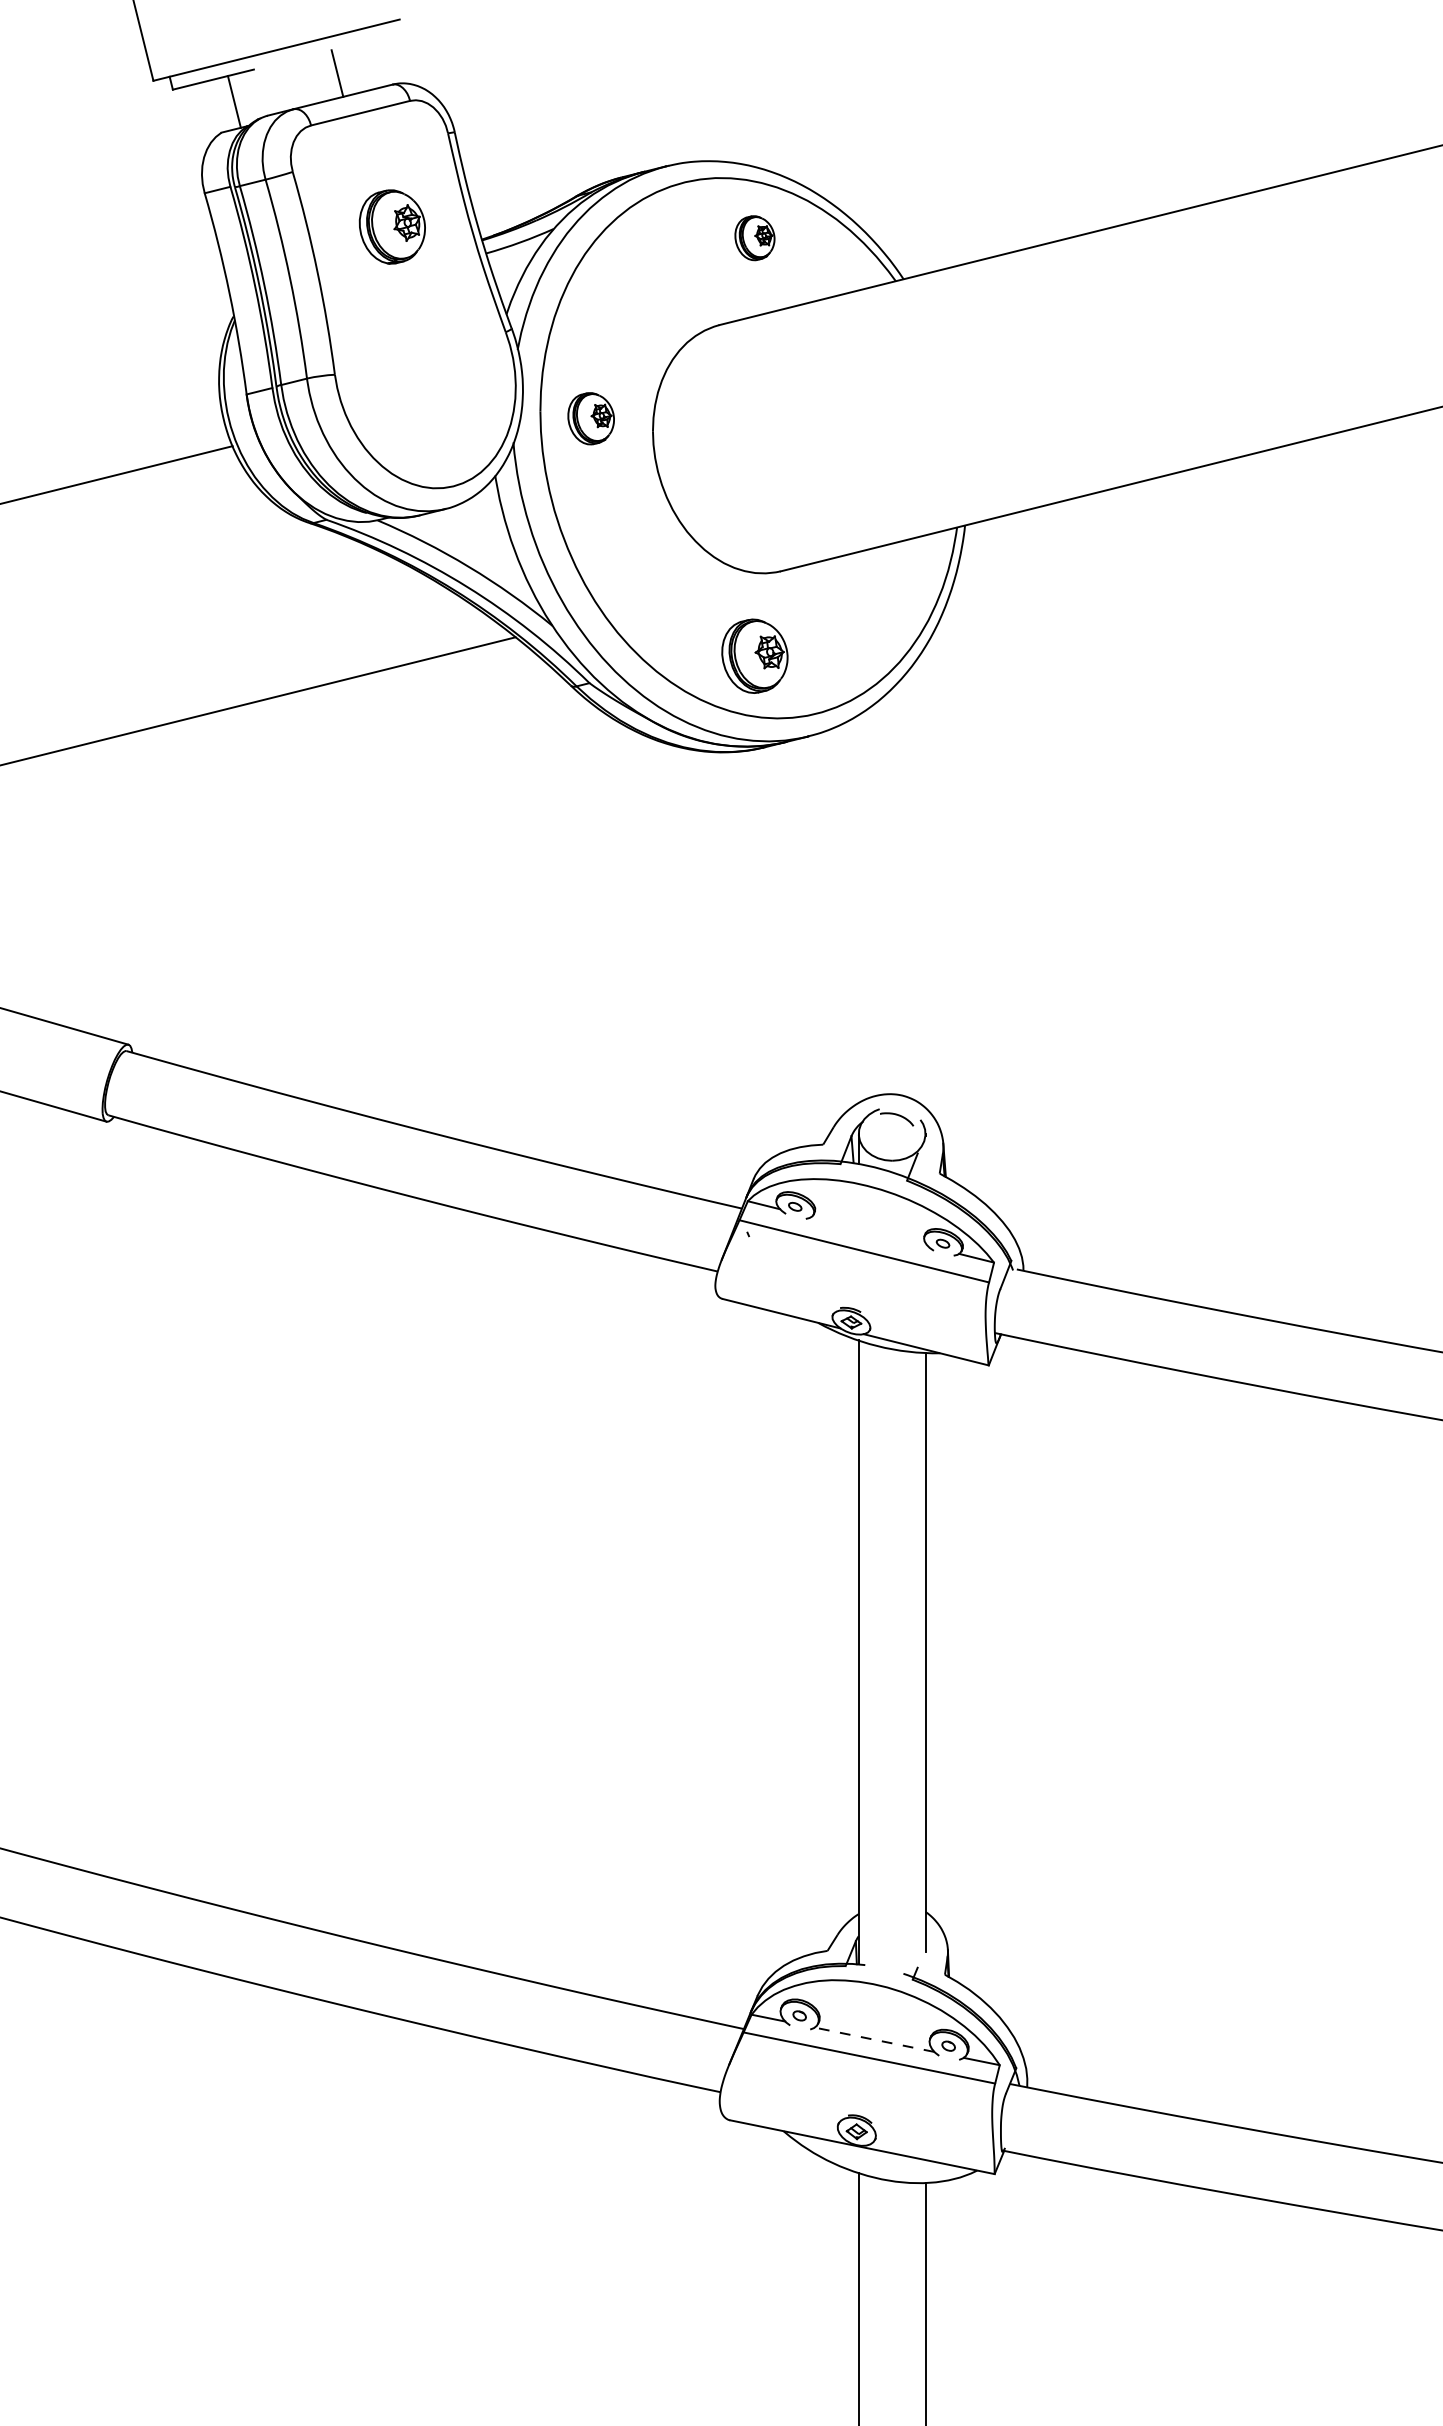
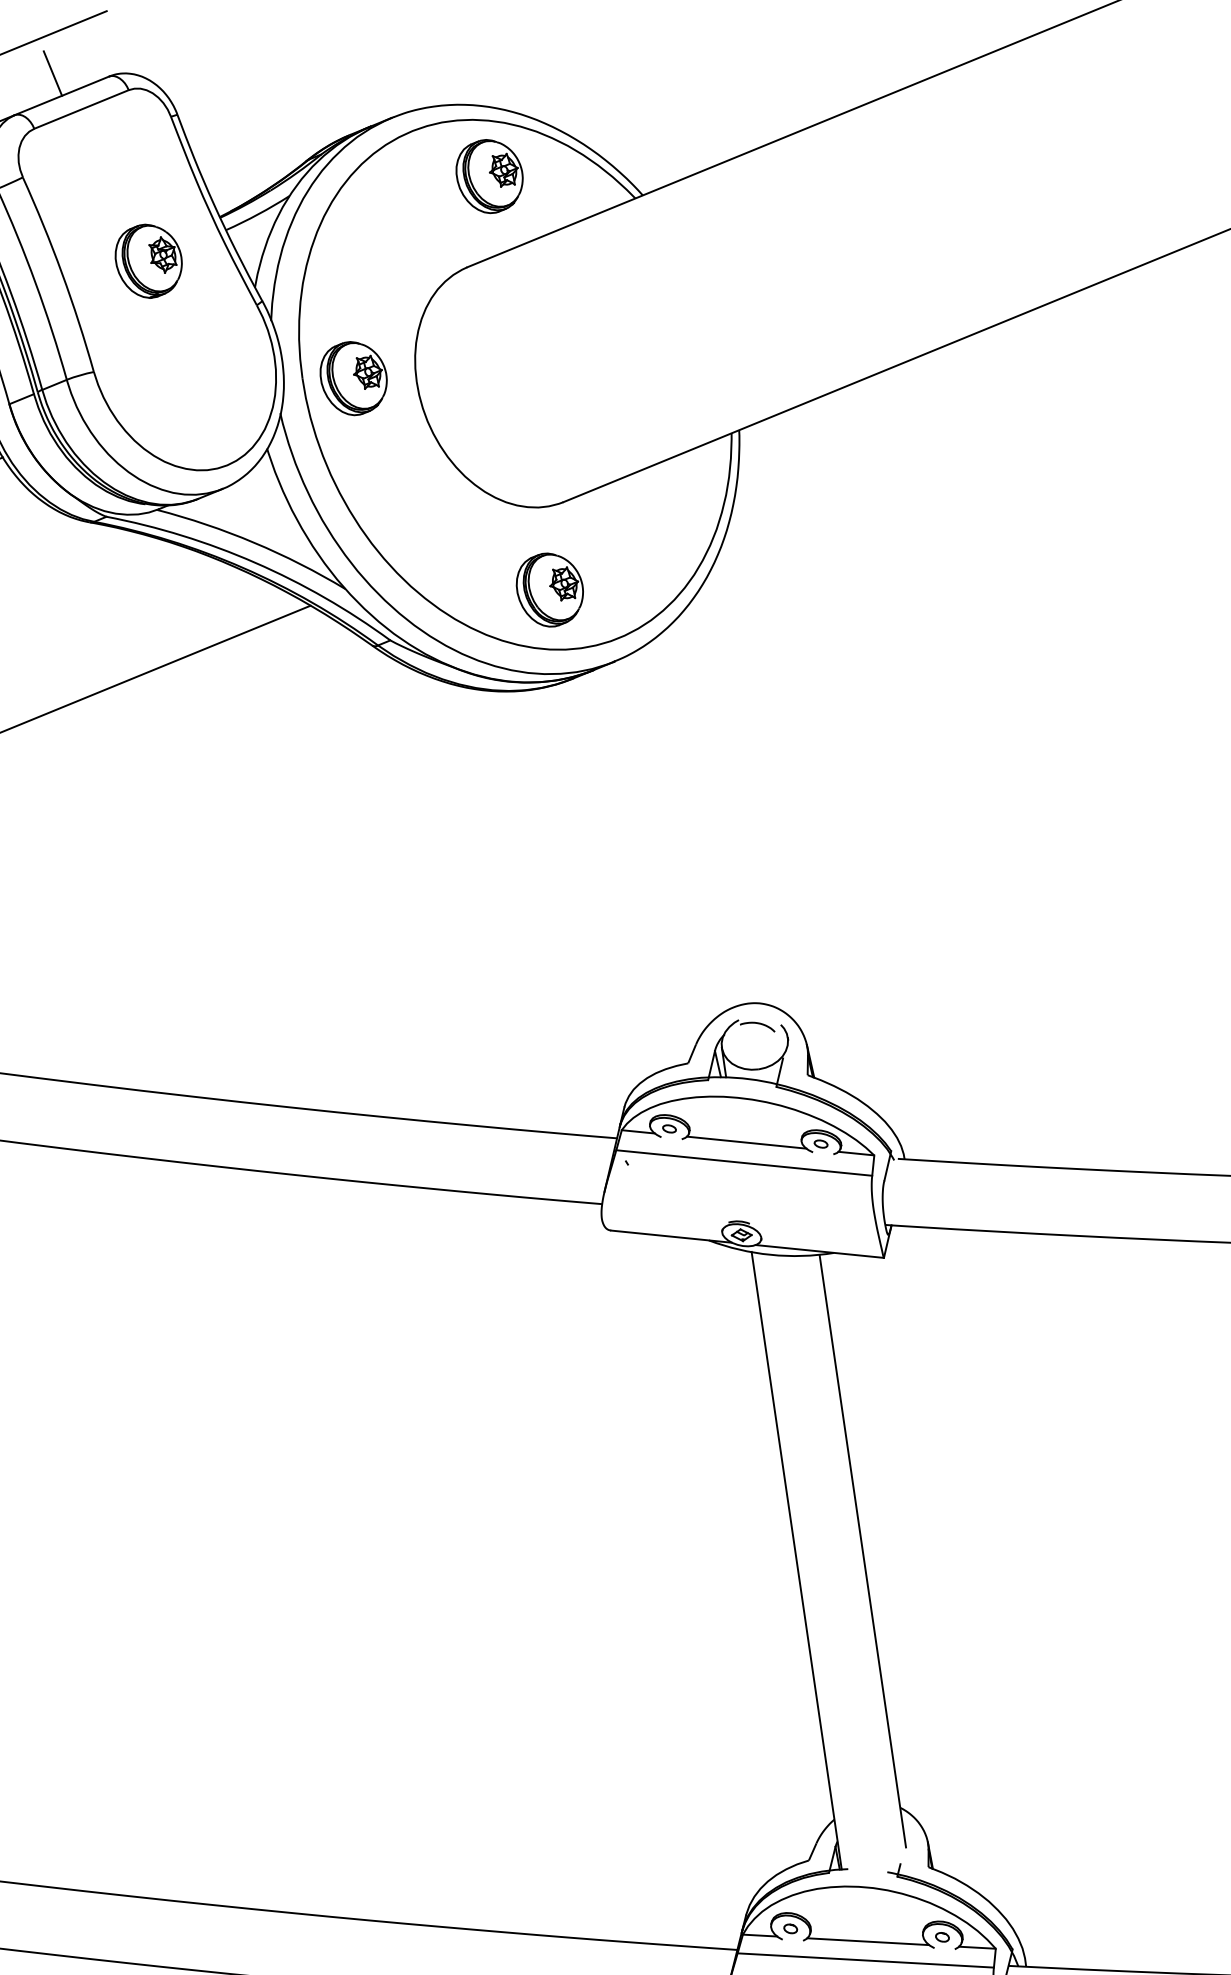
part: (391, 226) -> (147, 260), moved
part: (754, 237) -> (489, 175), size x1.67
part: (590, 418) -> (353, 378), size x1.43
line: (869, 1231) -> (746, 1142), added
line: (874, 2039) -> (868, 1941), dashed -> solid

